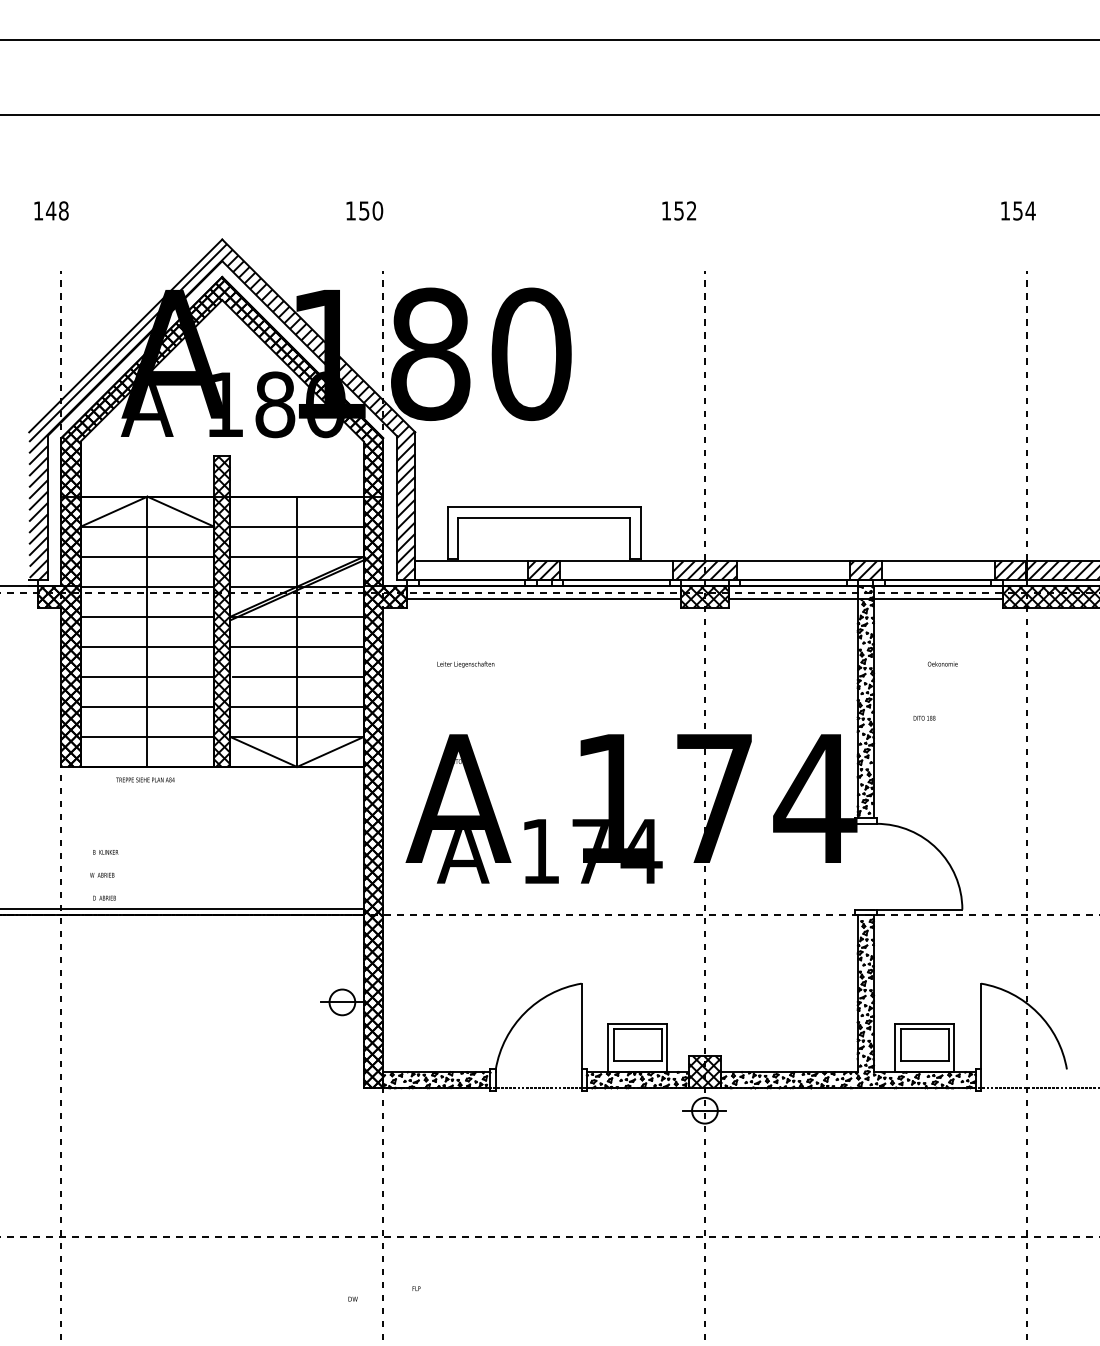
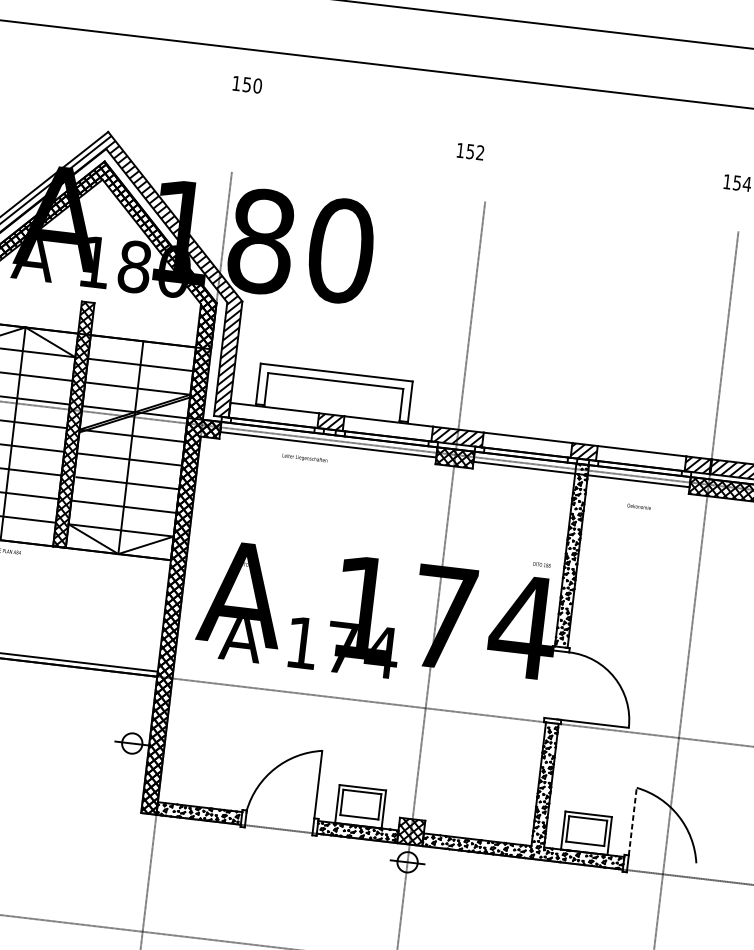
text: (364, 210) -> (247, 84), moved
text: (942, 663) -> (638, 506), moved
text: (465, 664) -> (304, 458), moved
text: (924, 717) -> (542, 564), moved
line: (981, 1026) -> (633, 821), solid -> dashed

